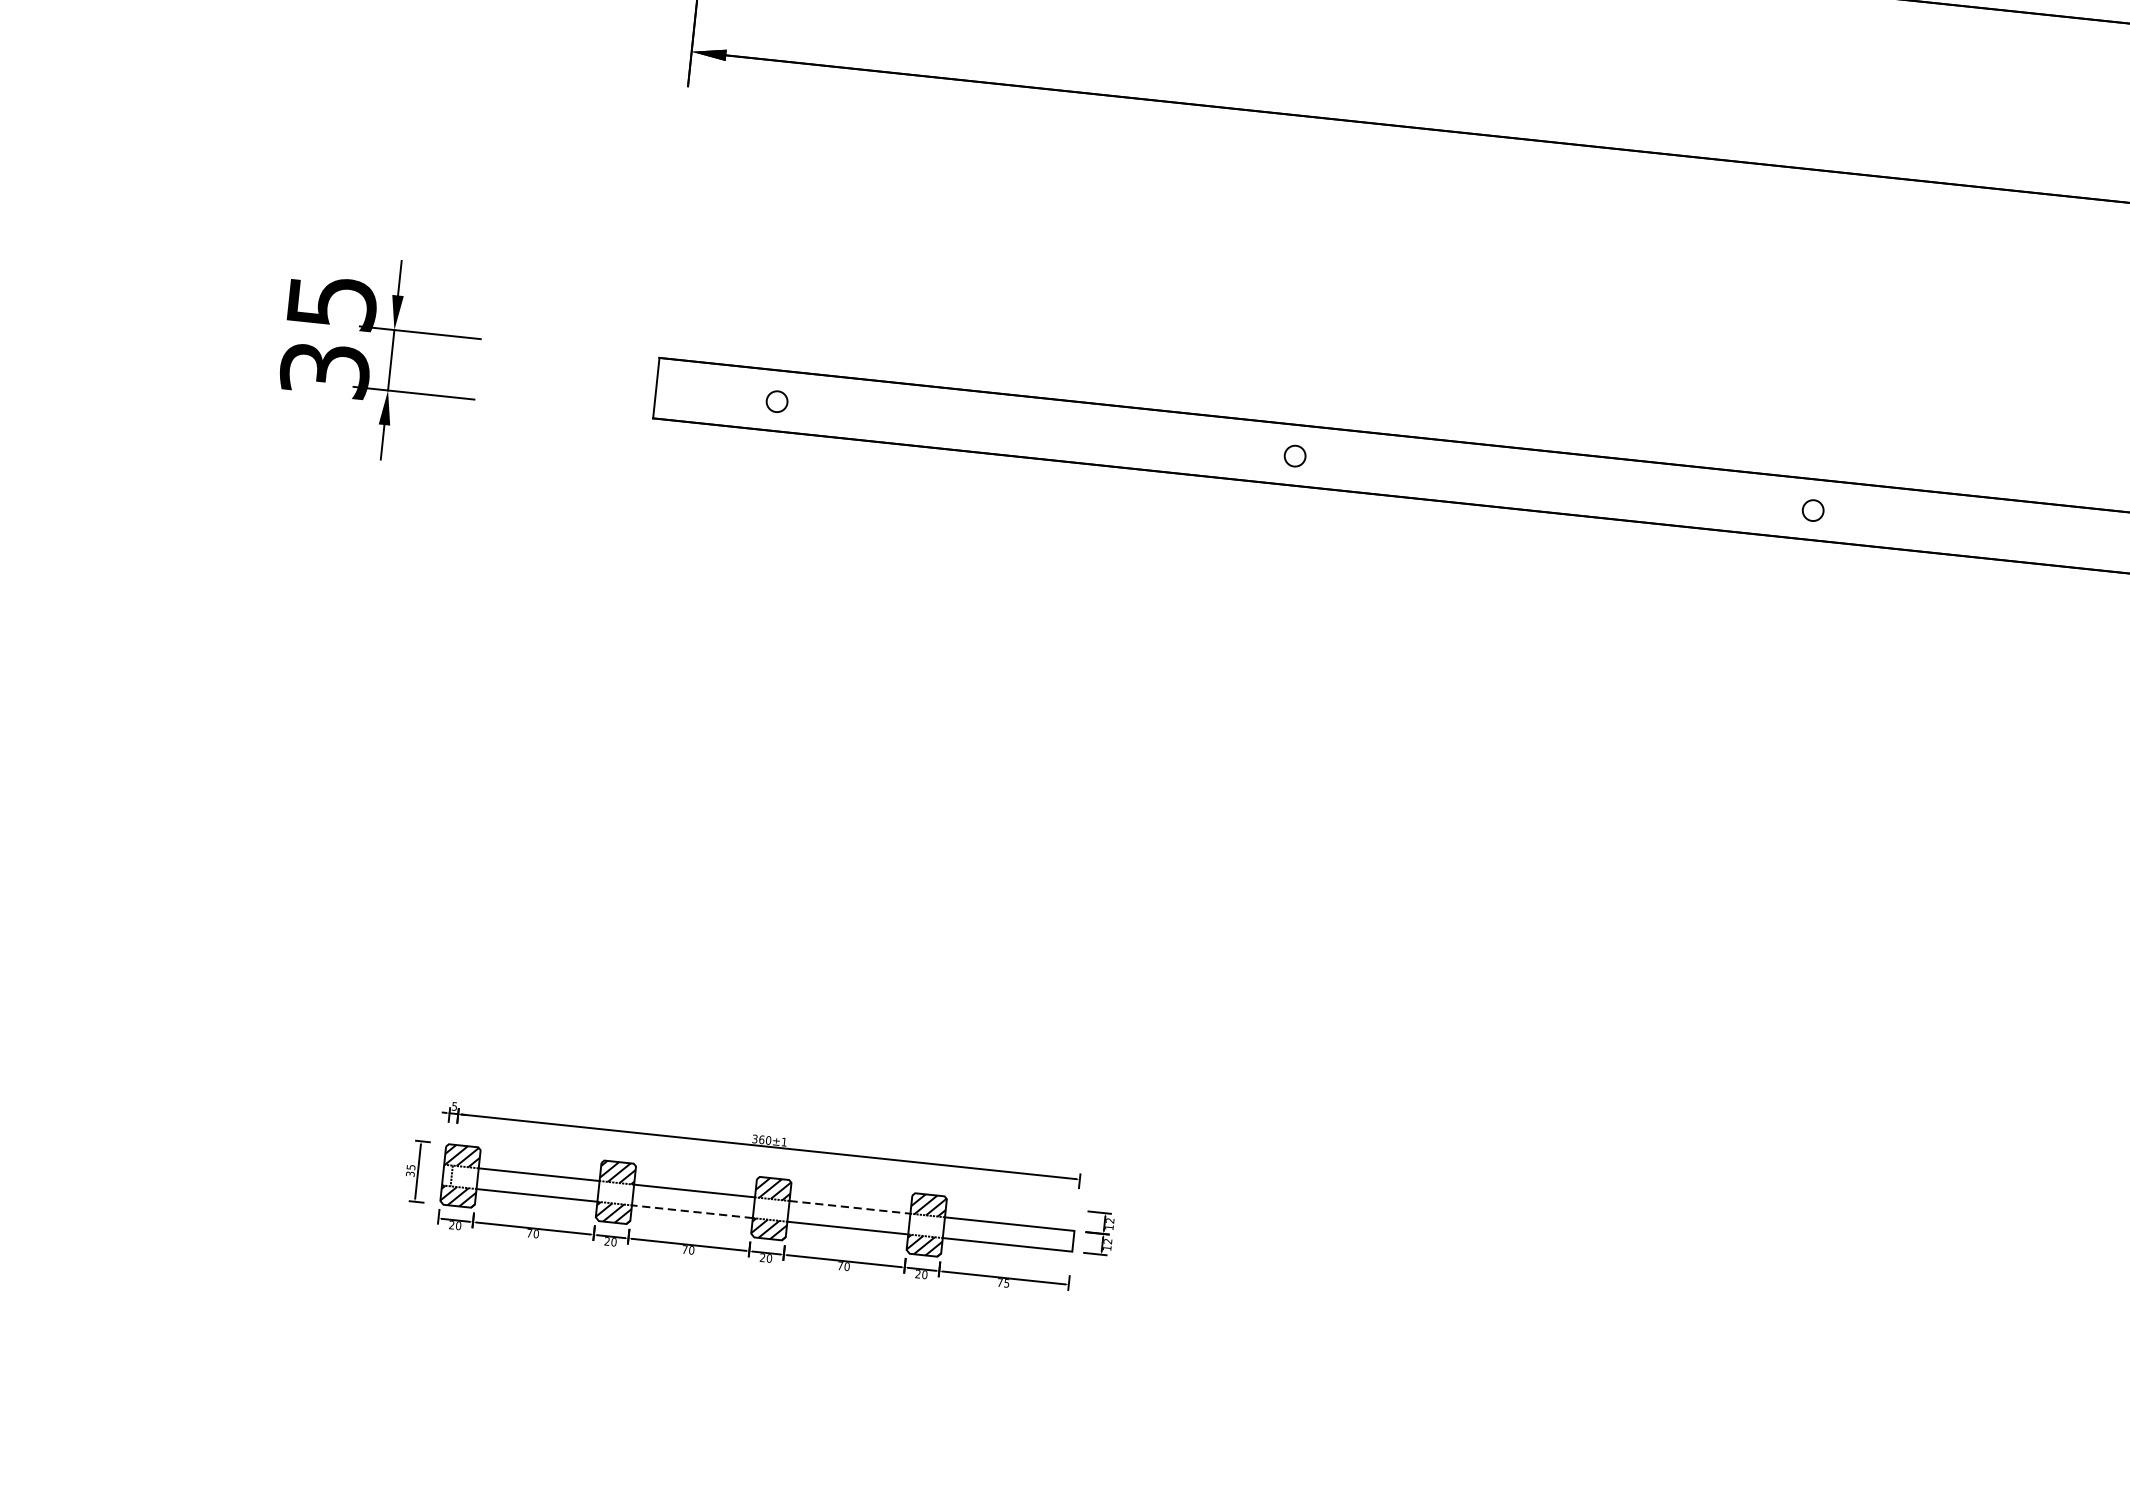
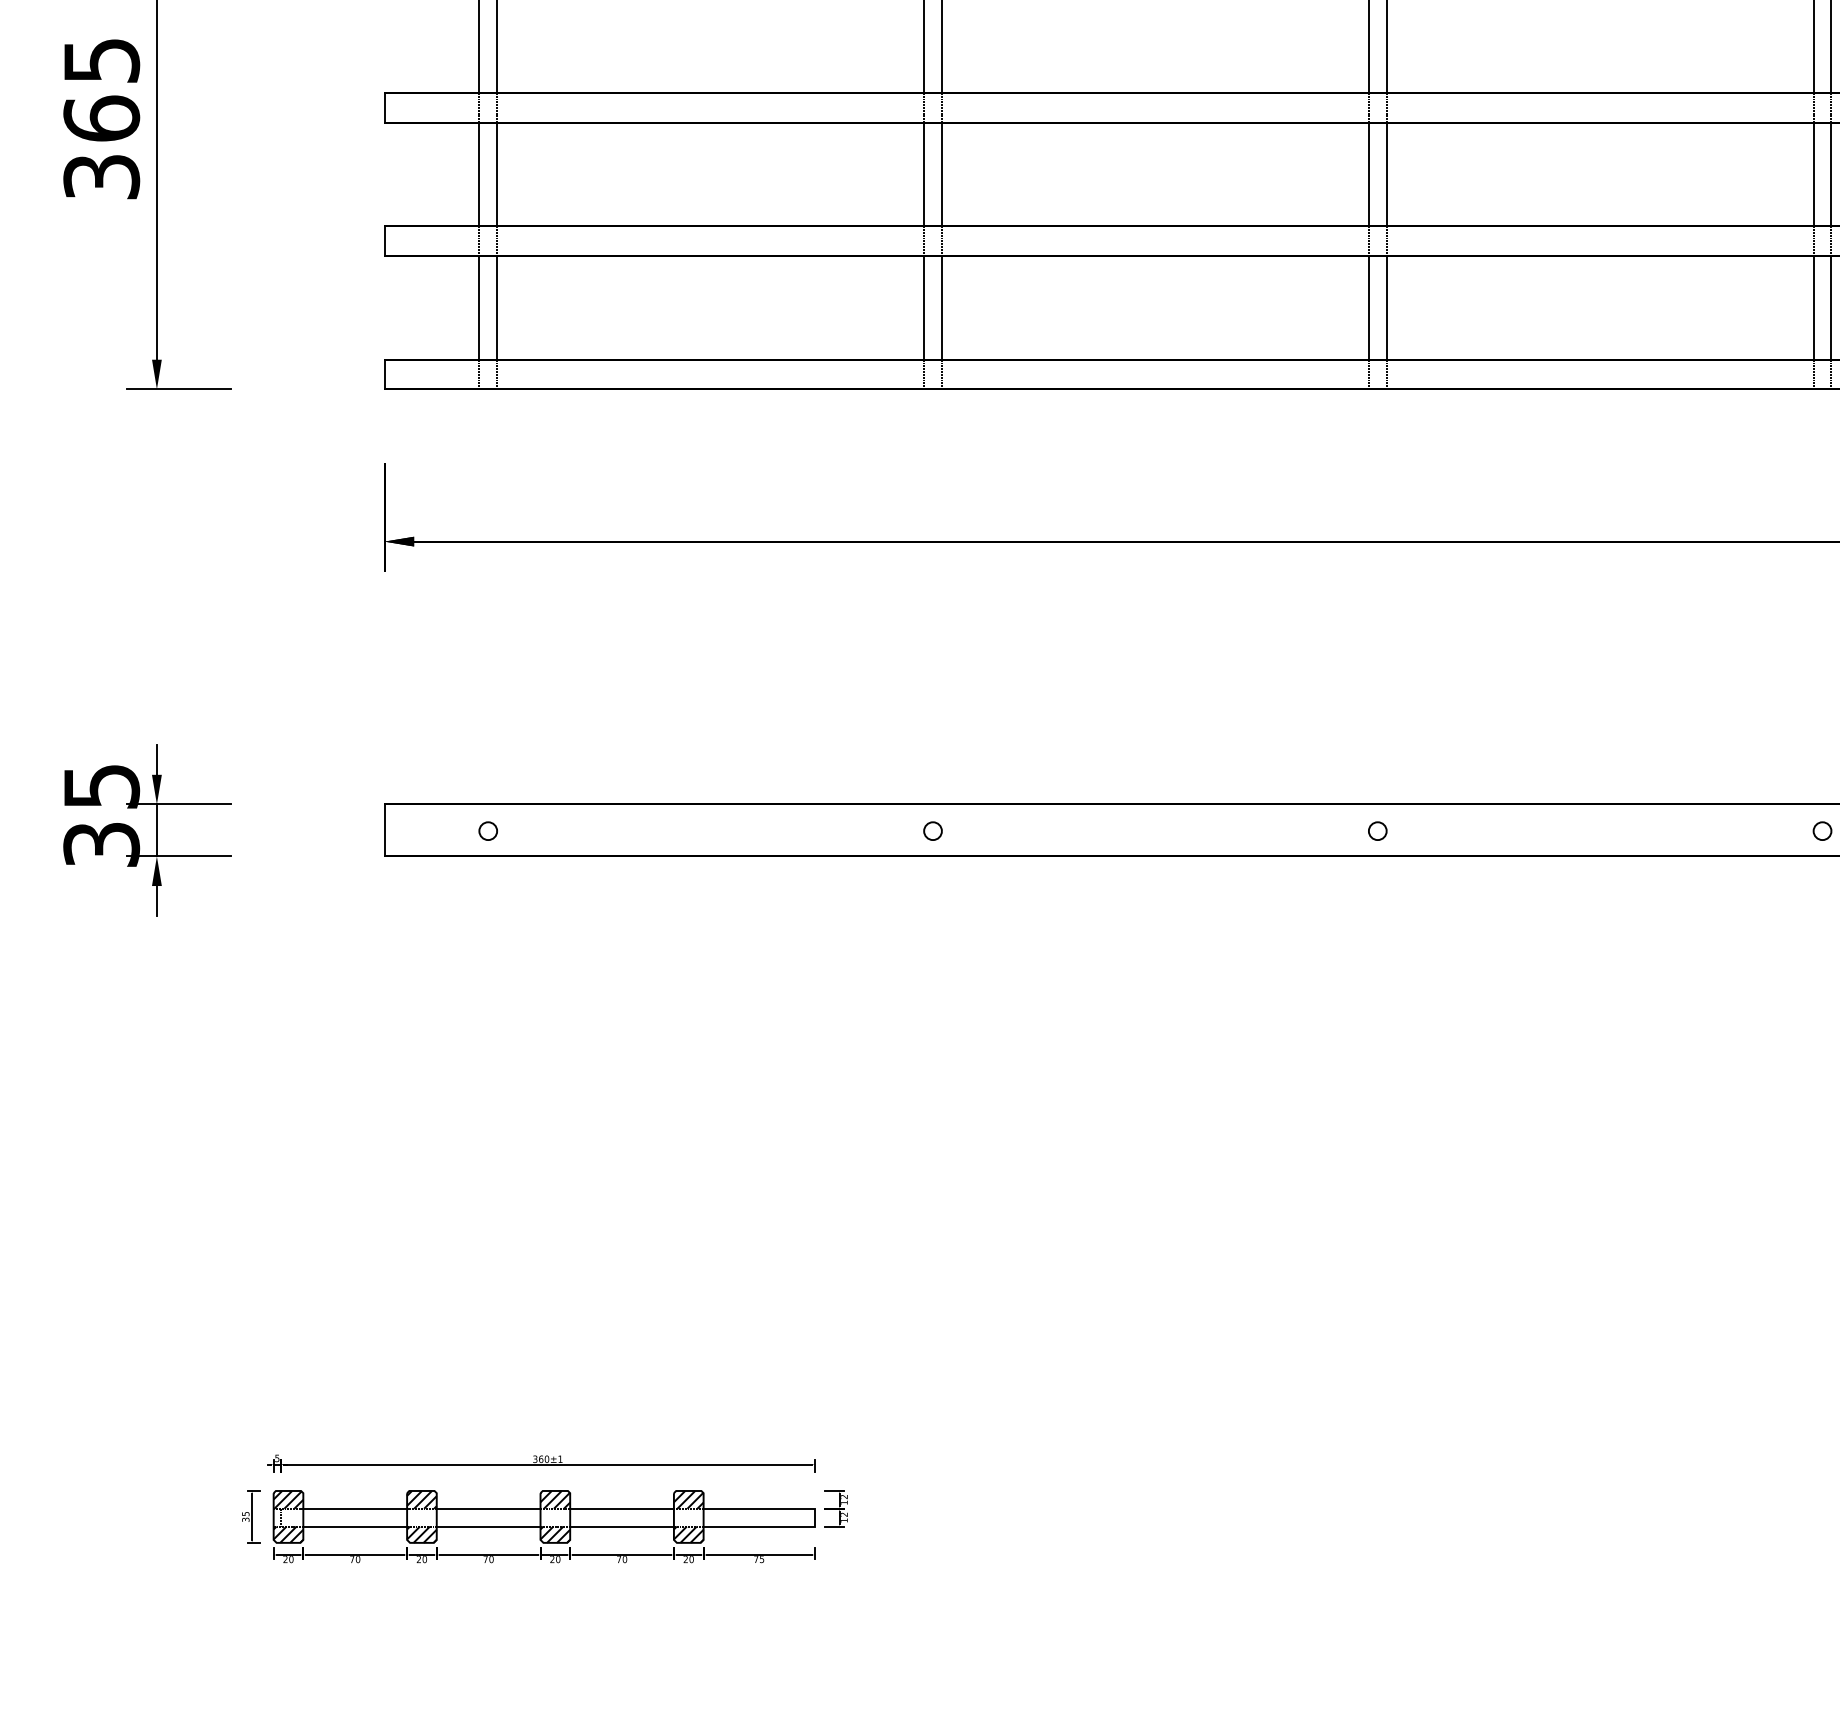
line: (850, 1207) -> (622, 1508), dashed -> solid
line: (692, 1211) -> (488, 1526), dashed -> solid

